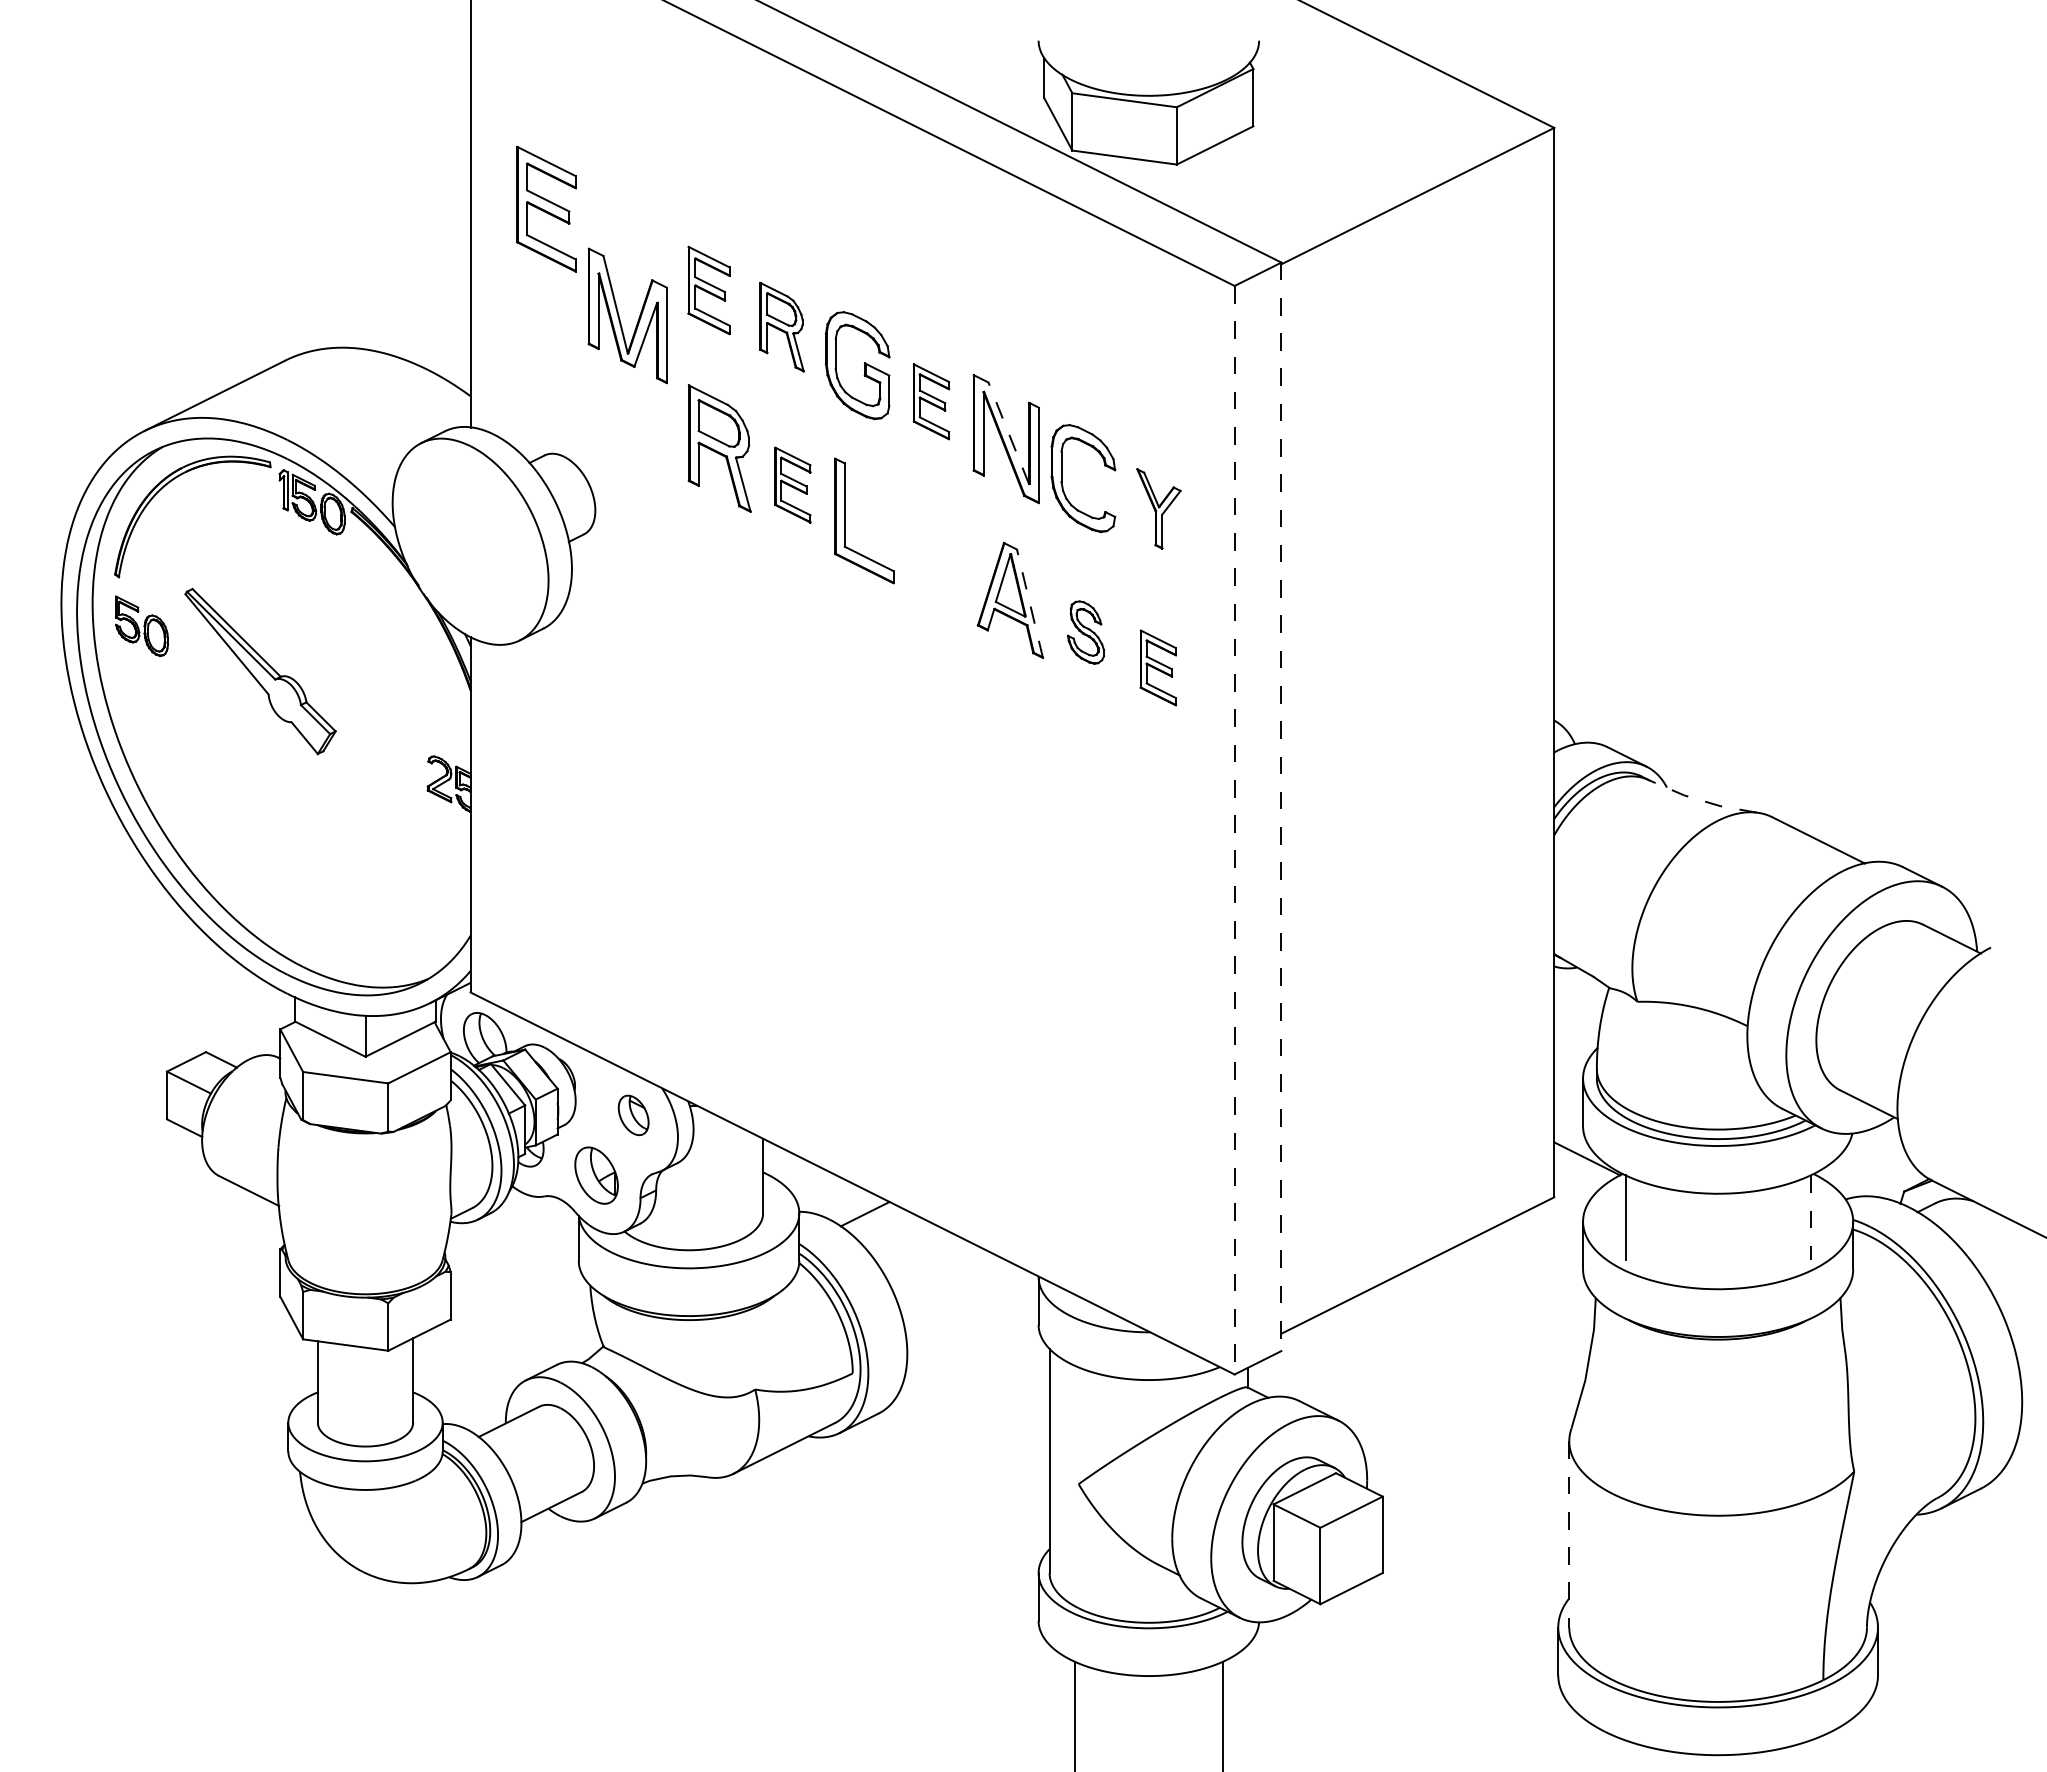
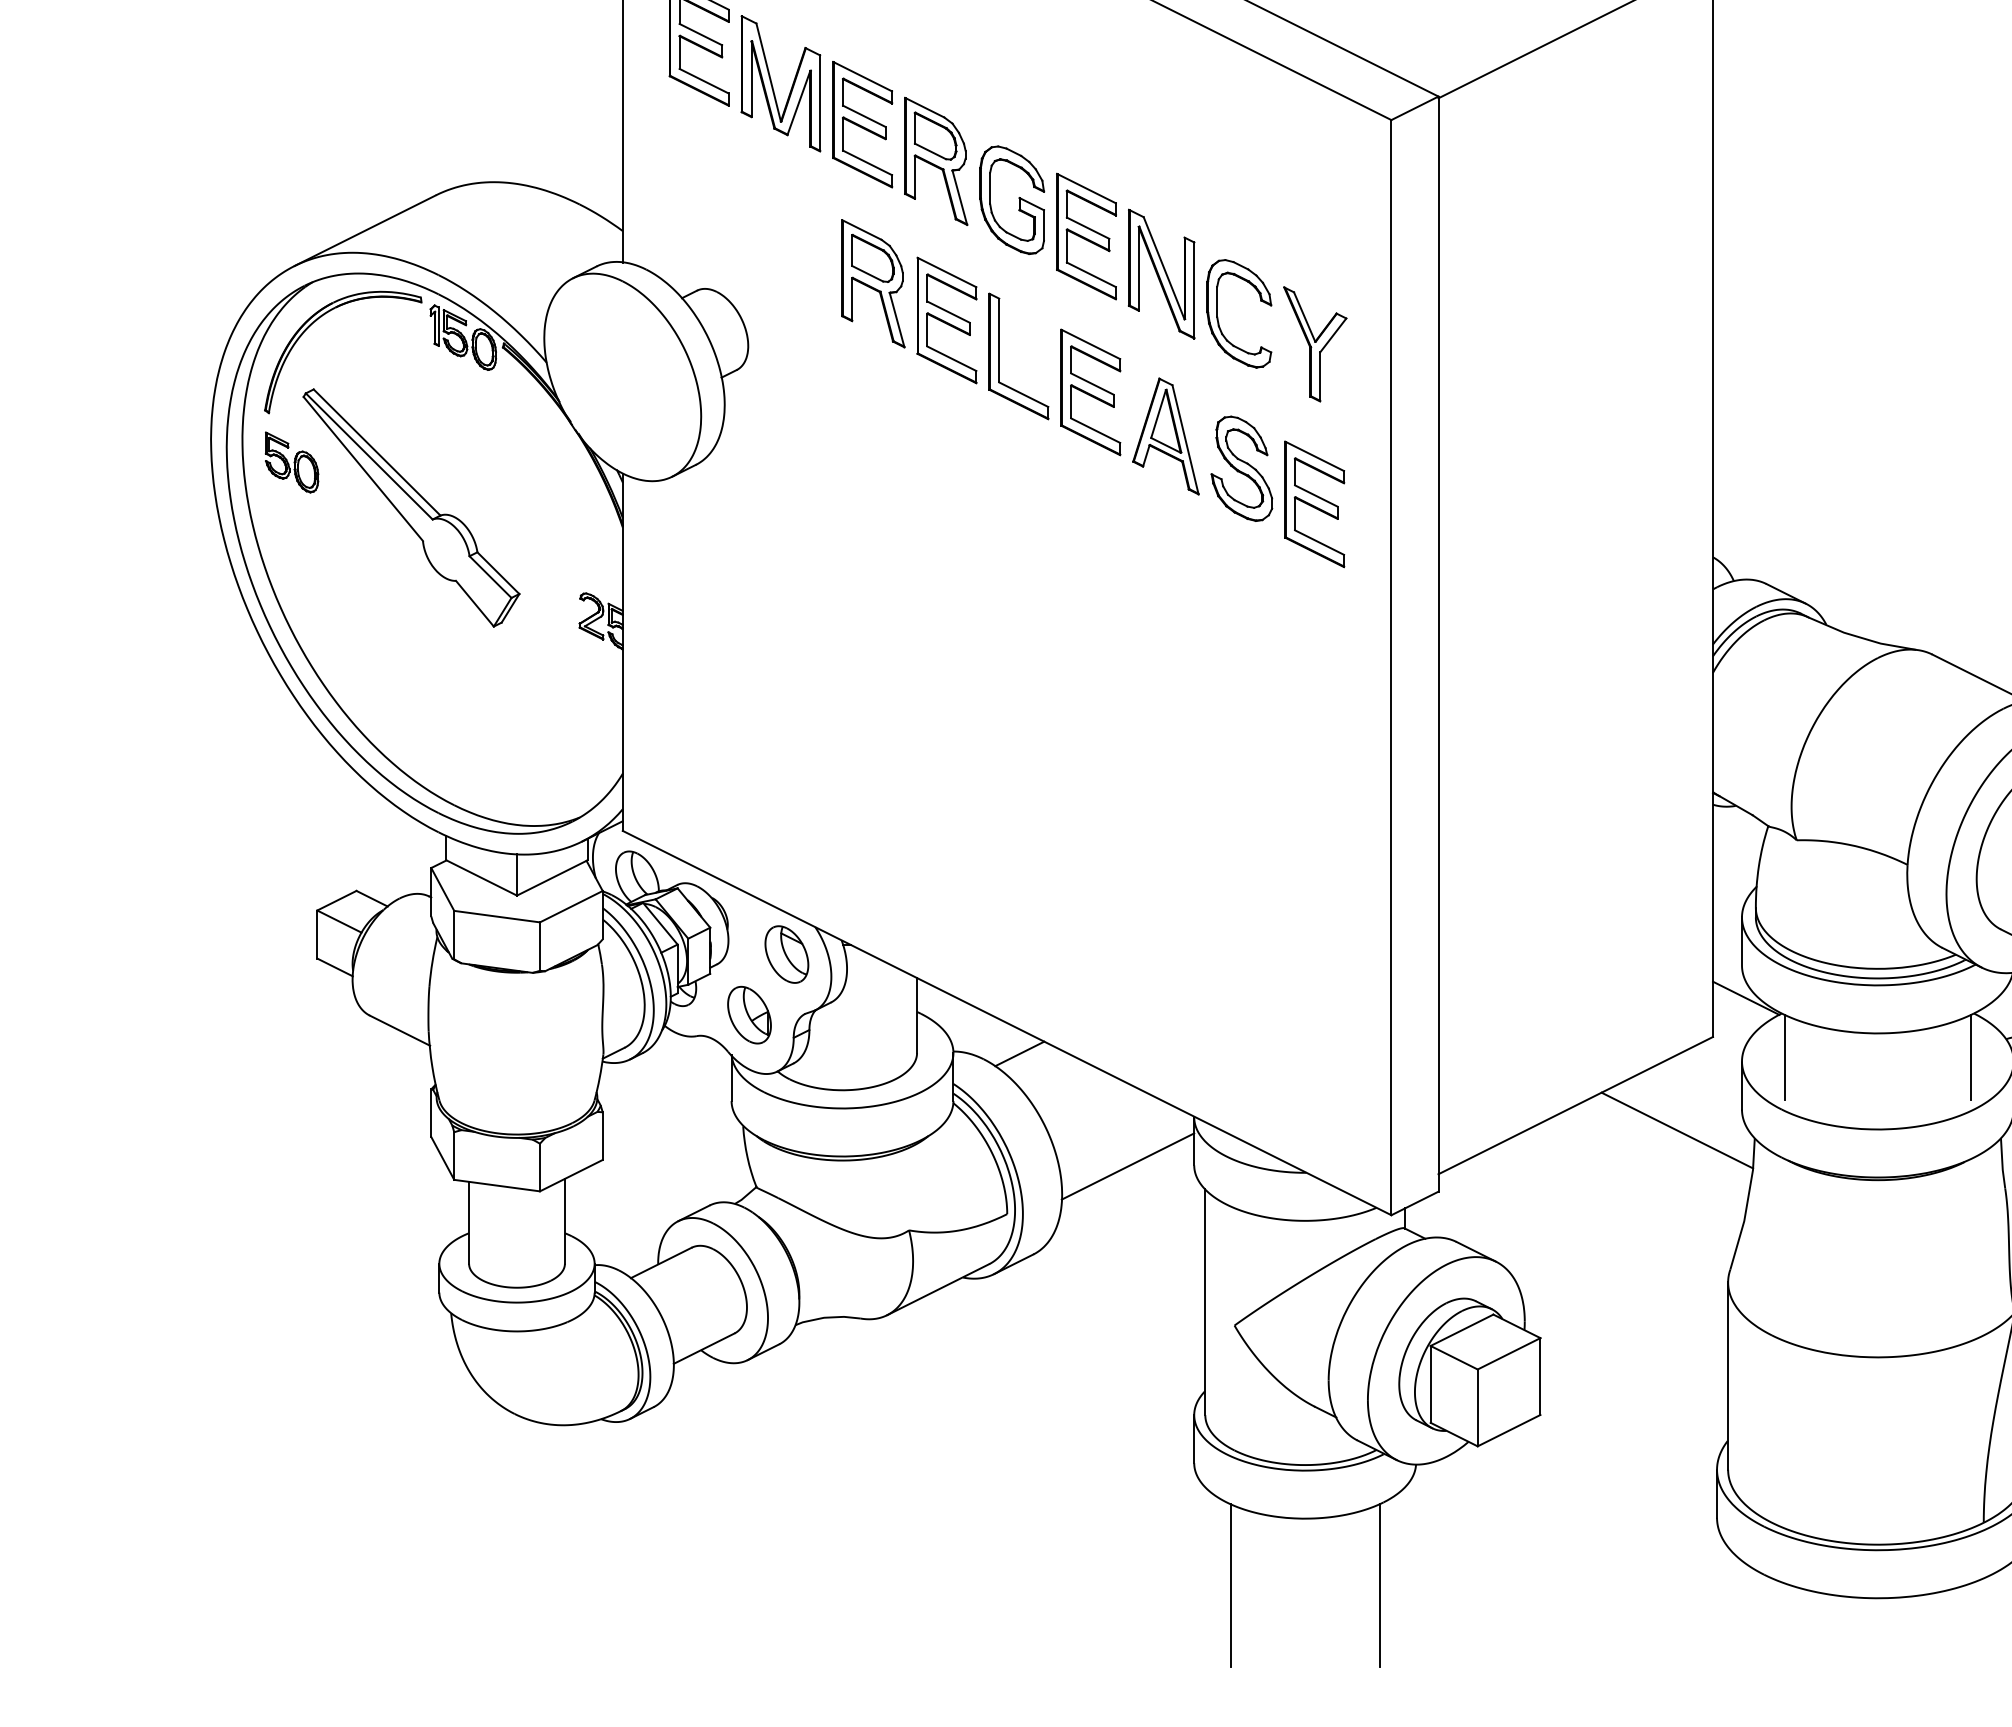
part: (708, 290) -> (862, 124), size x1.43
part: (619, 315) -> (772, 83), moved
part: (781, 327) -> (935, 161), size x1.43
part: (931, 401) -> (1086, 236), size x1.67
line: (1008, 433) -> (1163, 268), dashed -> solid
part: (792, 484) -> (946, 319), size x1.67
part: (1158, 508) -> (1314, 343), size x1.43
part: (935, 556) -> (1090, 392), added
line: (1029, 603) -> (1185, 439), dashed -> solid
part: (1085, 632) -> (1241, 468), size x1.67
part: (1158, 667) -> (1314, 503), size x1.67
part: (260, 671) -> (411, 507), size x1.43
line: (1701, 800) -> (1861, 637), dashed -> solid
line: (1281, 807) -> (1438, 644), dashed -> solid
line: (1234, 830) -> (1391, 667), dashed -> solid
part: (633, 1115) -> (786, 954), size x1.43
line: (1810, 1218) -> (1970, 1058), dashed -> solid
line: (1518, 1289) -> (1677, 1129), added
line: (972, 1325) -> (1127, 1165), added
line: (1569, 1534) -> (1728, 1376), dashed -> solid

